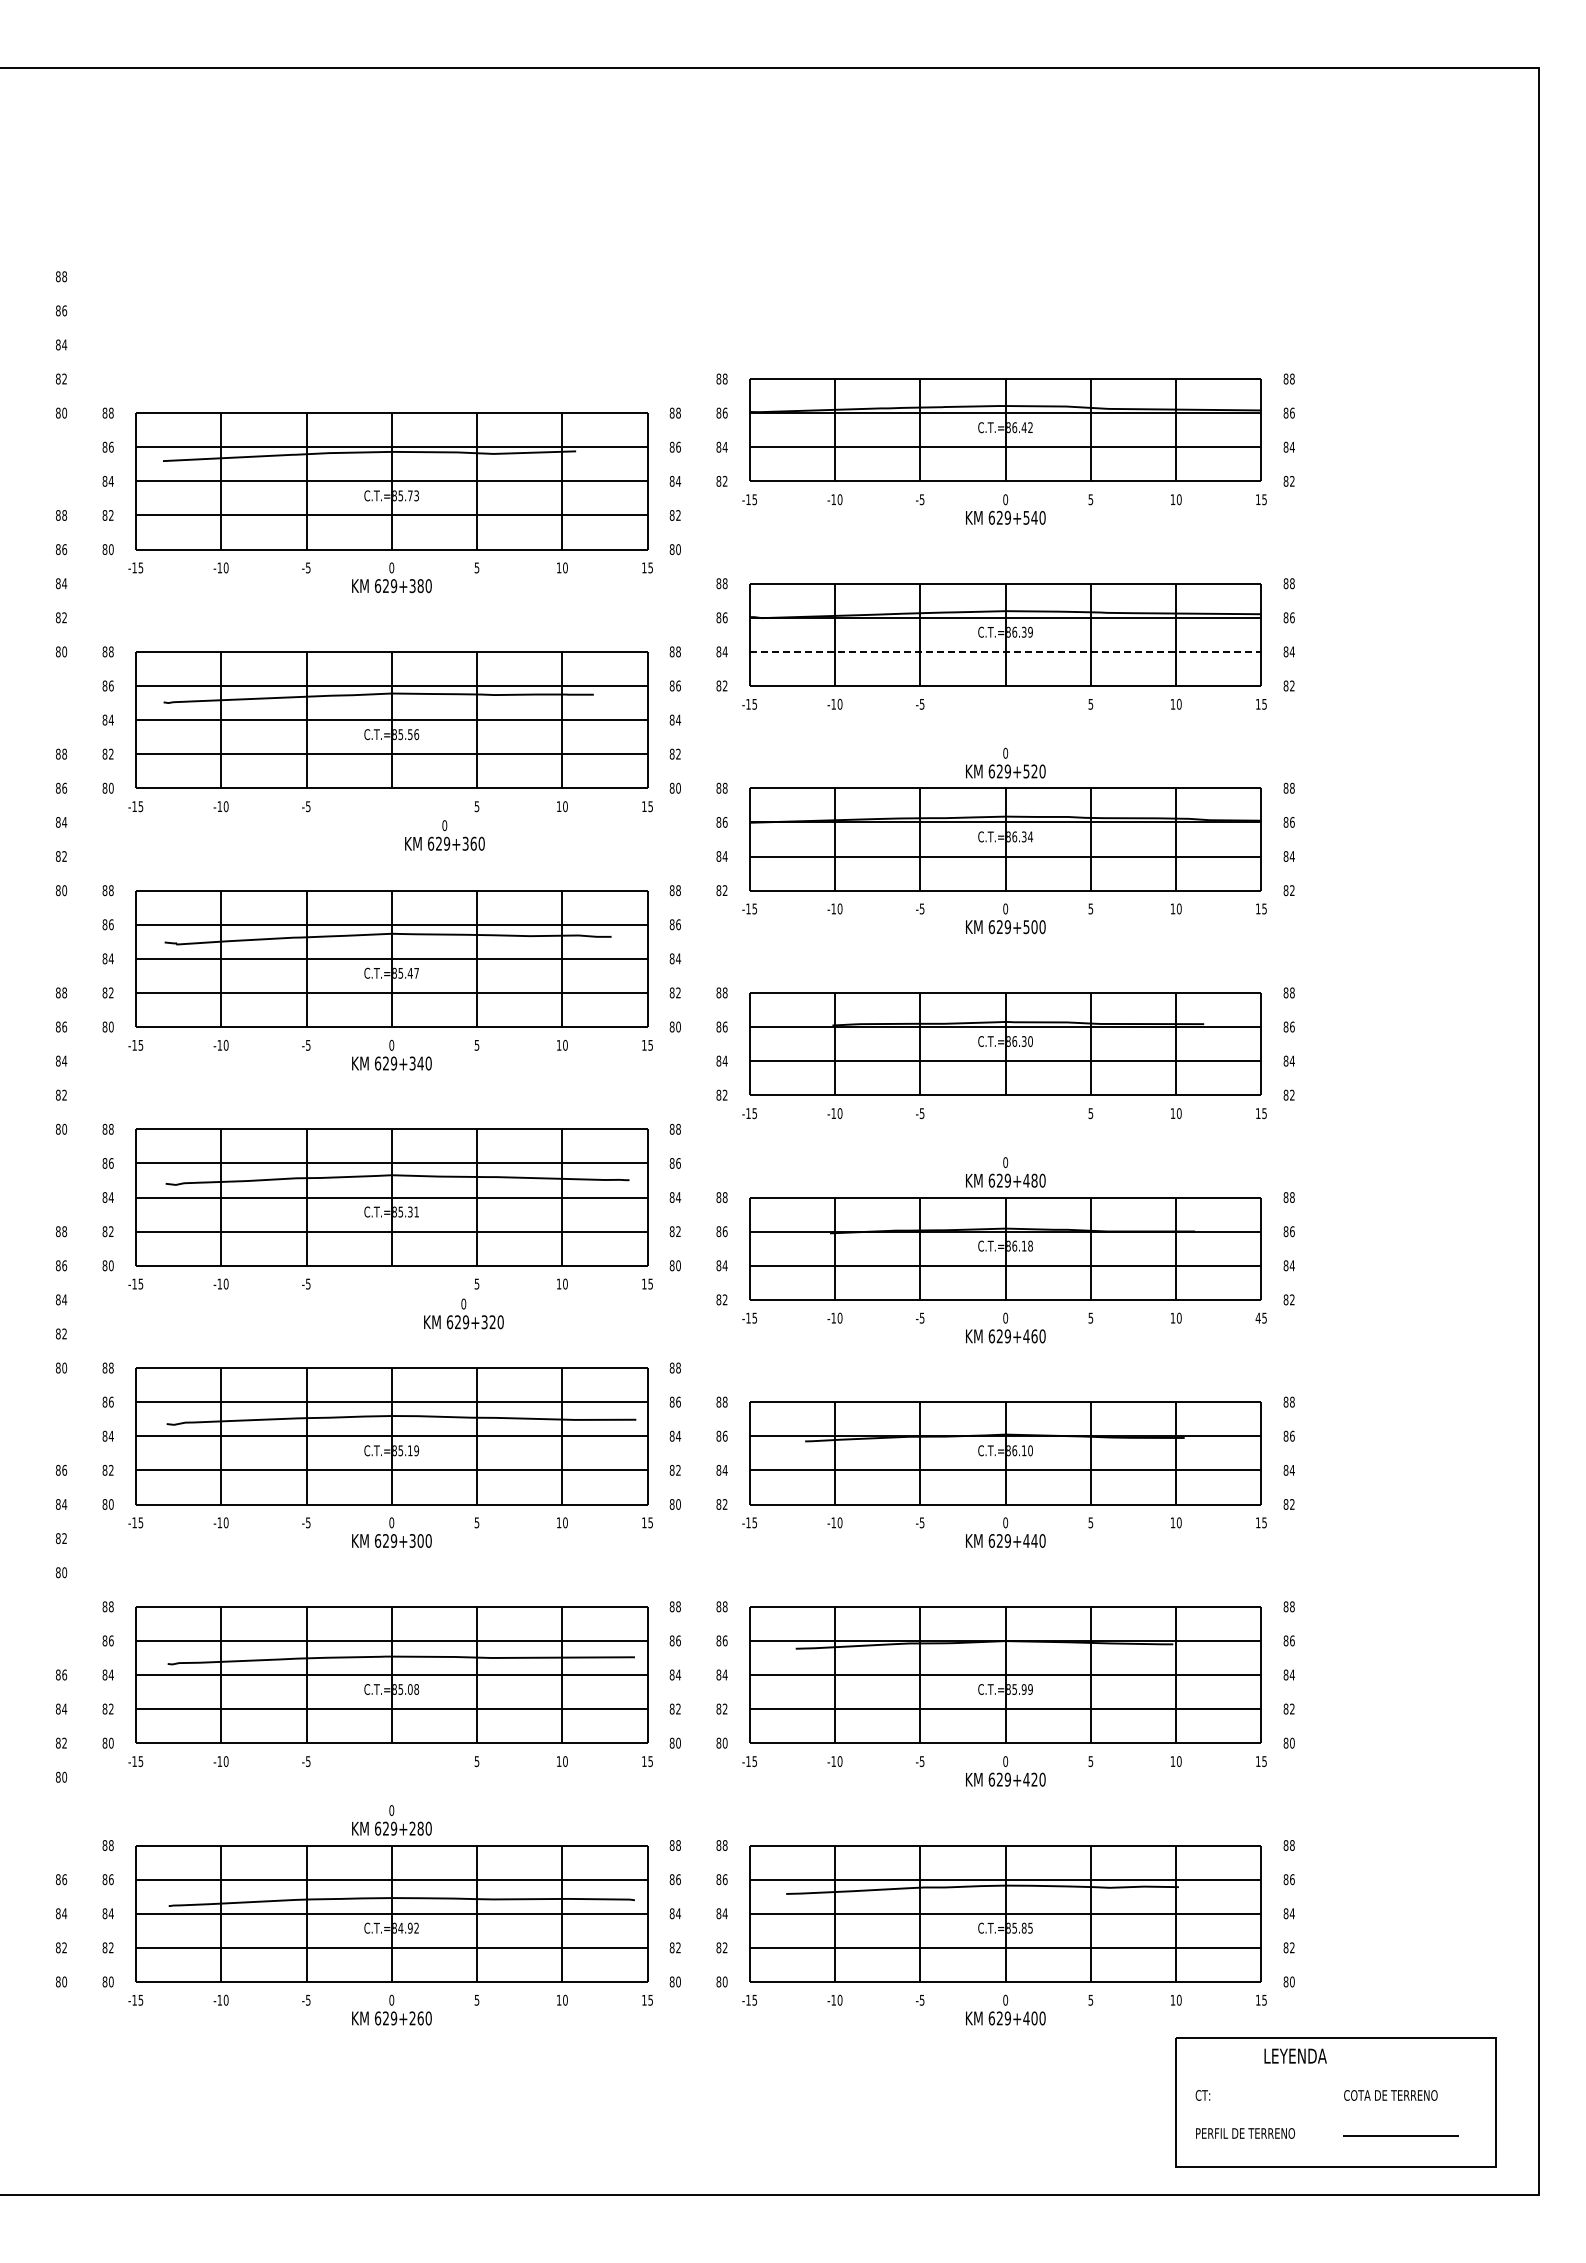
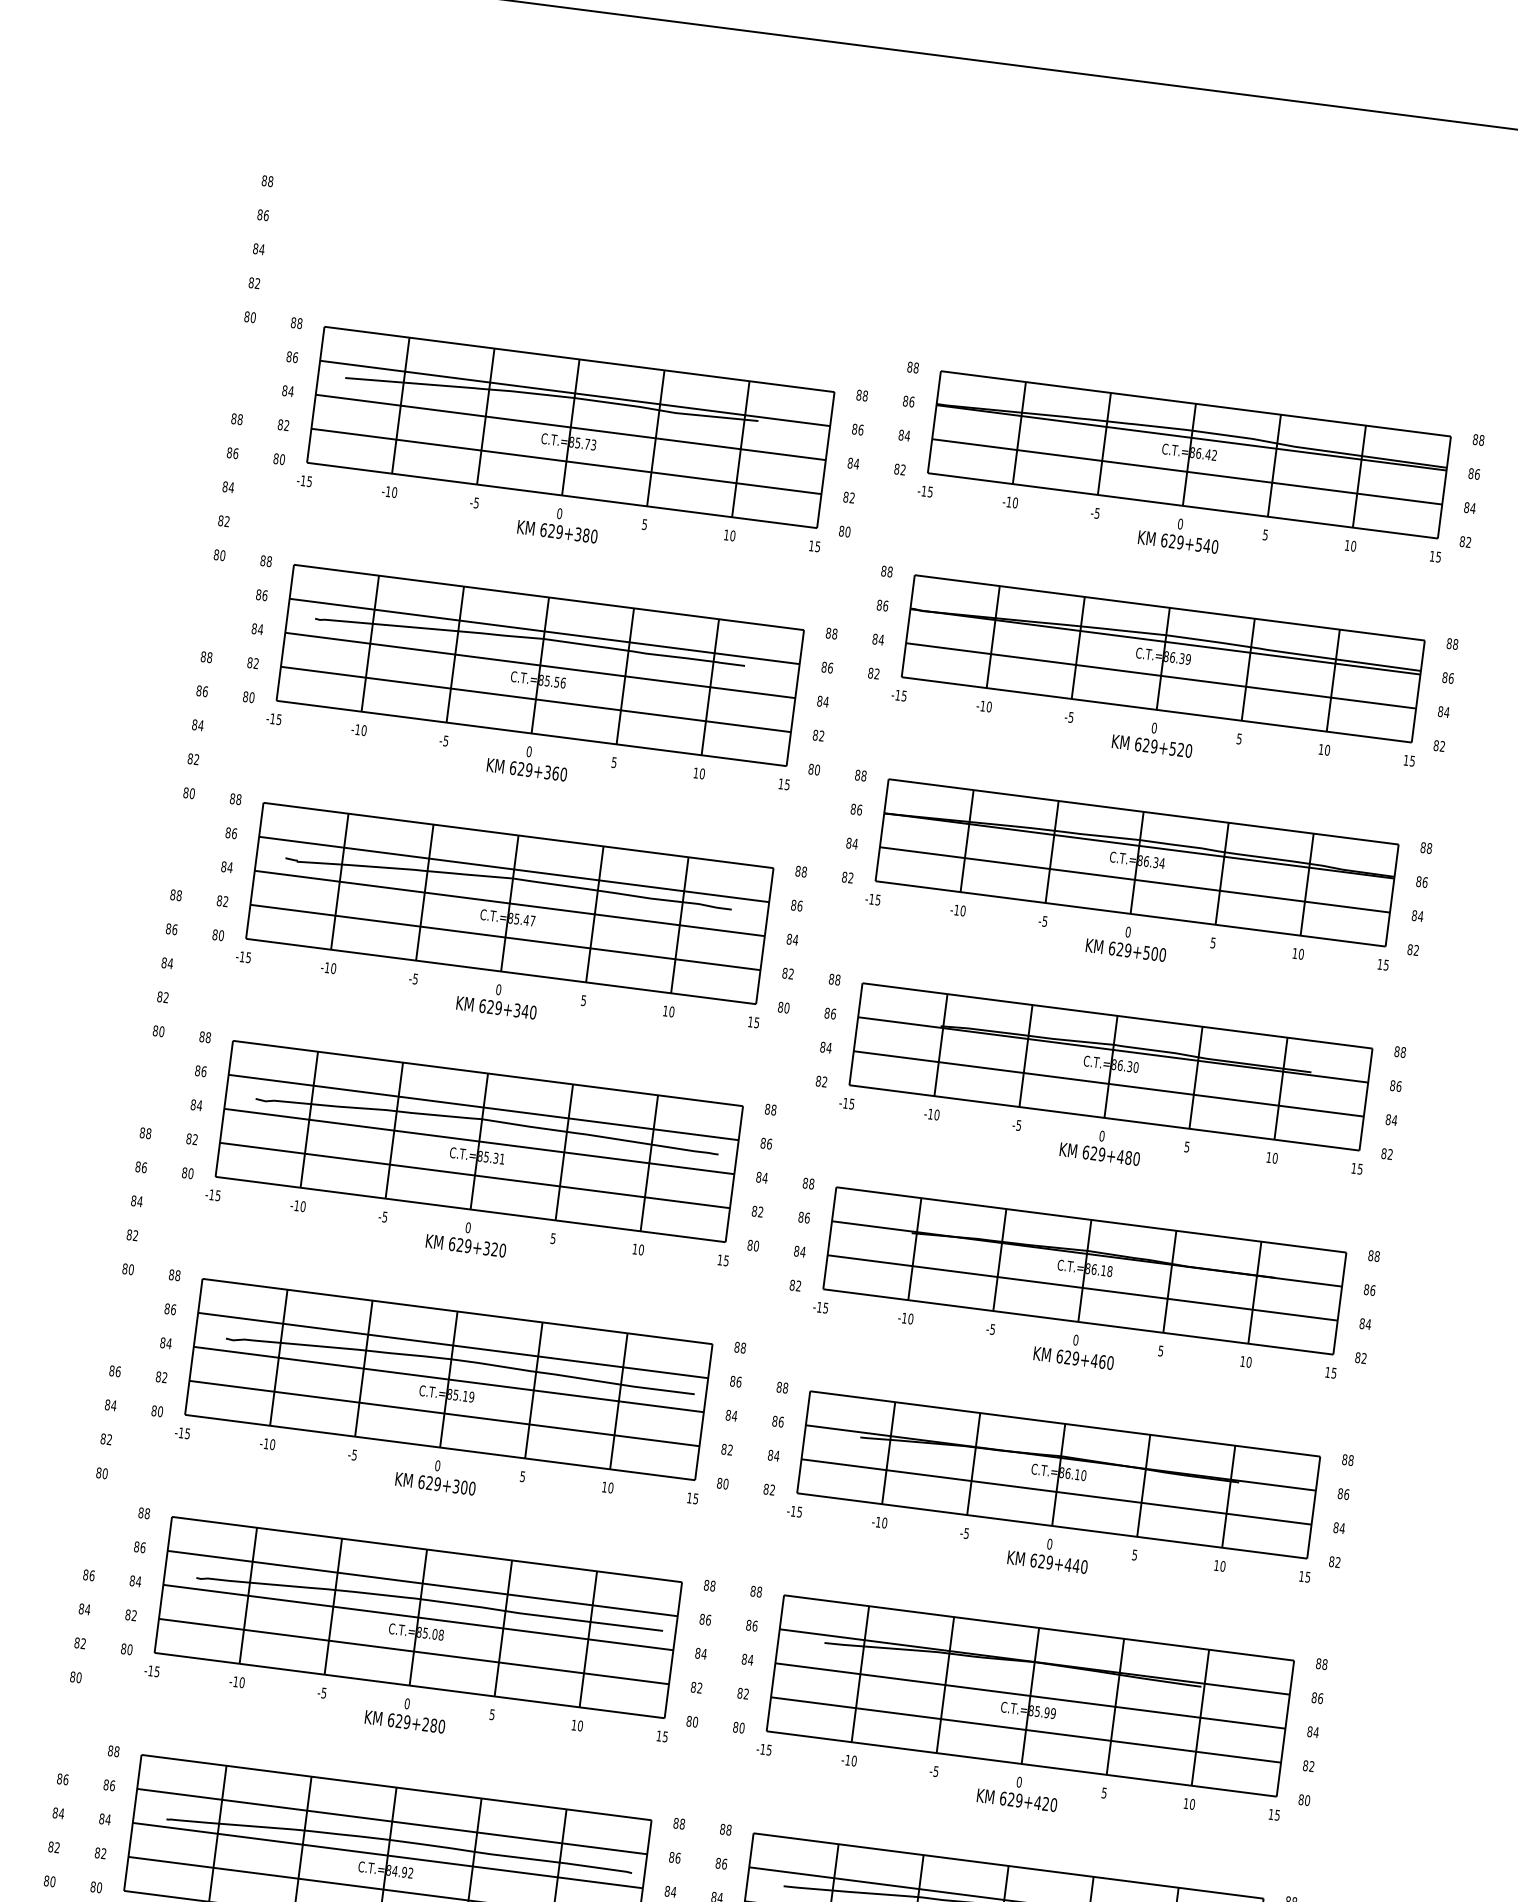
line: (1005, 651) -> (1160, 675), dashed -> solid
text: (1005, 762) -> (1153, 737), moved
text: (444, 835) -> (527, 761), moved
text: (1005, 1172) -> (1100, 1146), moved
text: (463, 1313) -> (466, 1237), moved
text: (1257, 1317) -> (1327, 1371), 45 -> 15
text: (391, 1820) -> (405, 1713), moved

